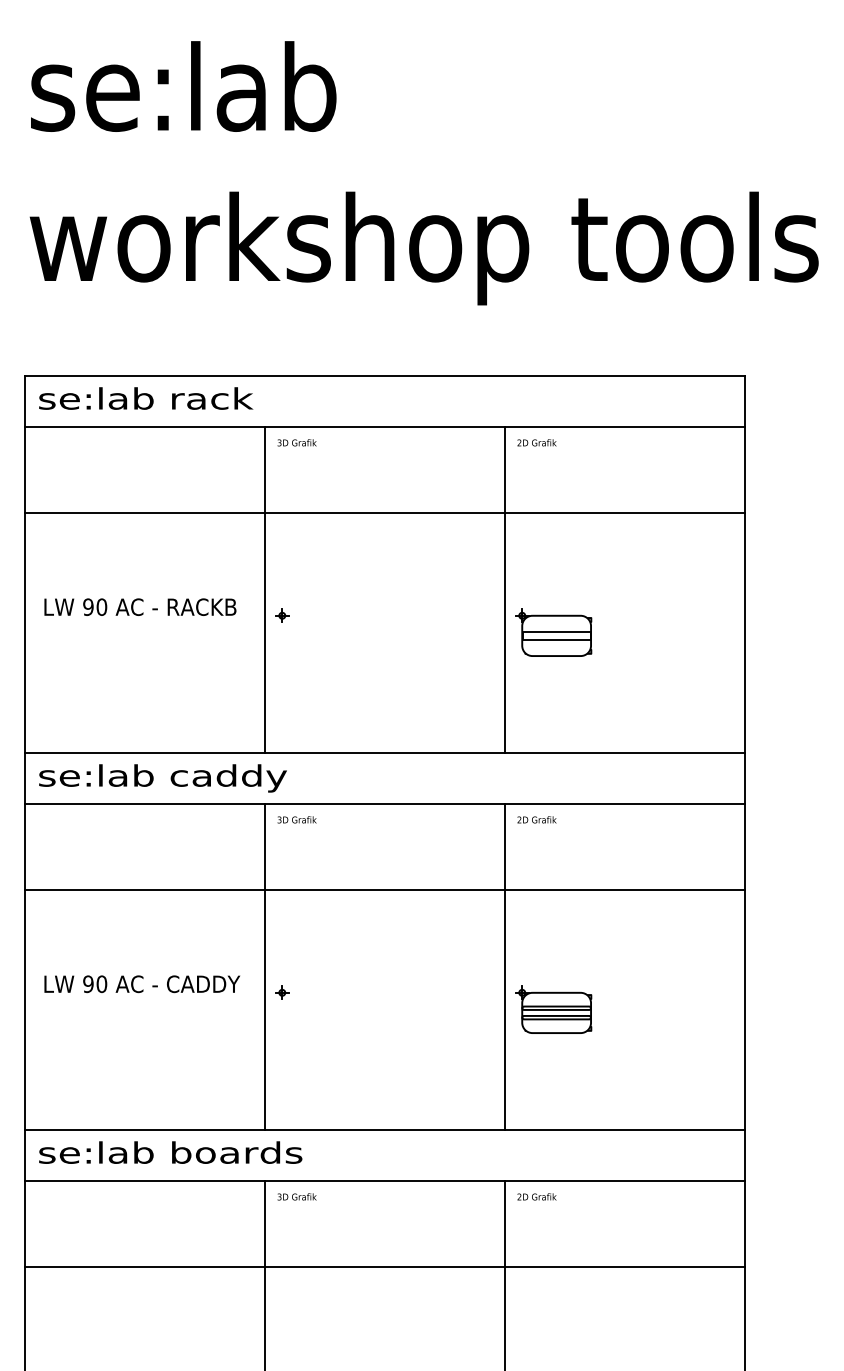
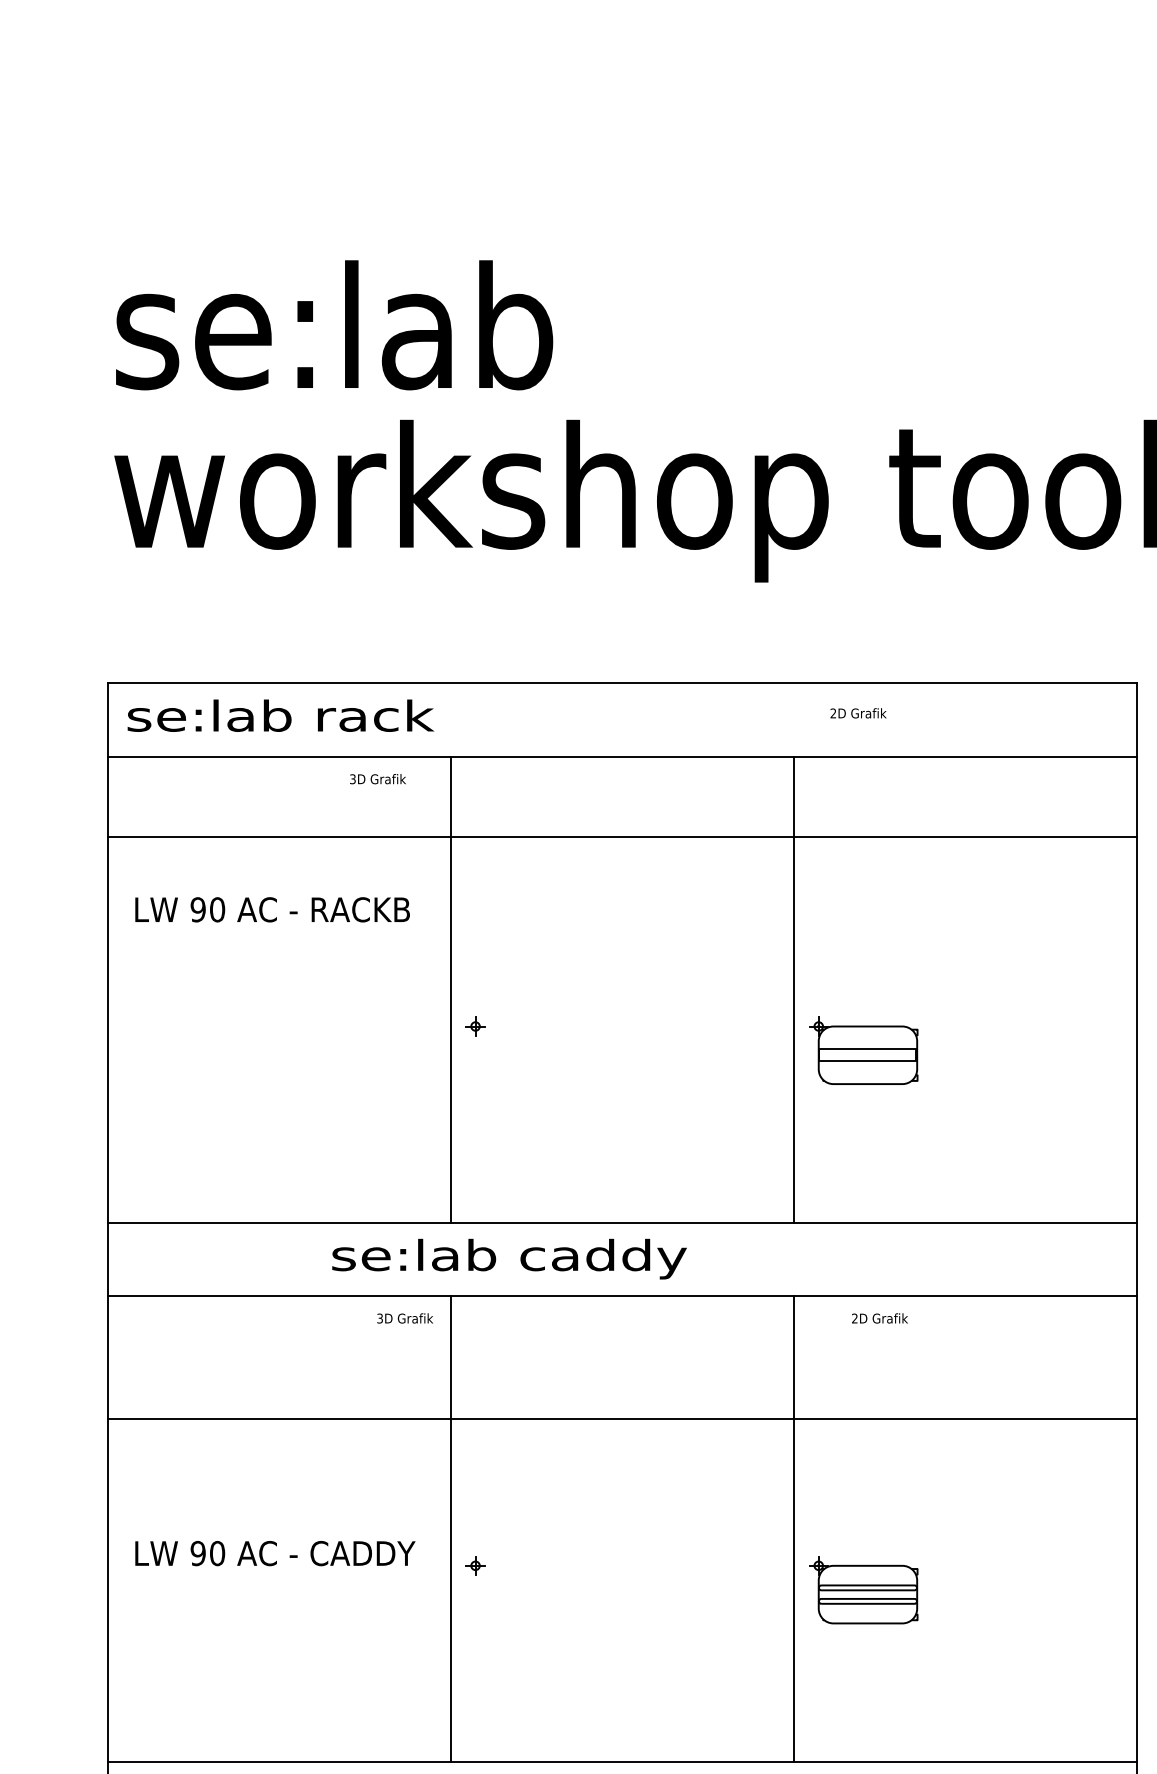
text: (183, 86) -> (334, 325), moved
text: (296, 442) -> (377, 778), moved
text: (536, 442) -> (857, 712), moved
line: (385, 512) -> (623, 835), moved
text: (140, 606) -> (272, 908), moved
text: (162, 778) -> (508, 1259), moved
text: (296, 819) -> (404, 1317), moved
text: (536, 819) -> (879, 1317), moved

